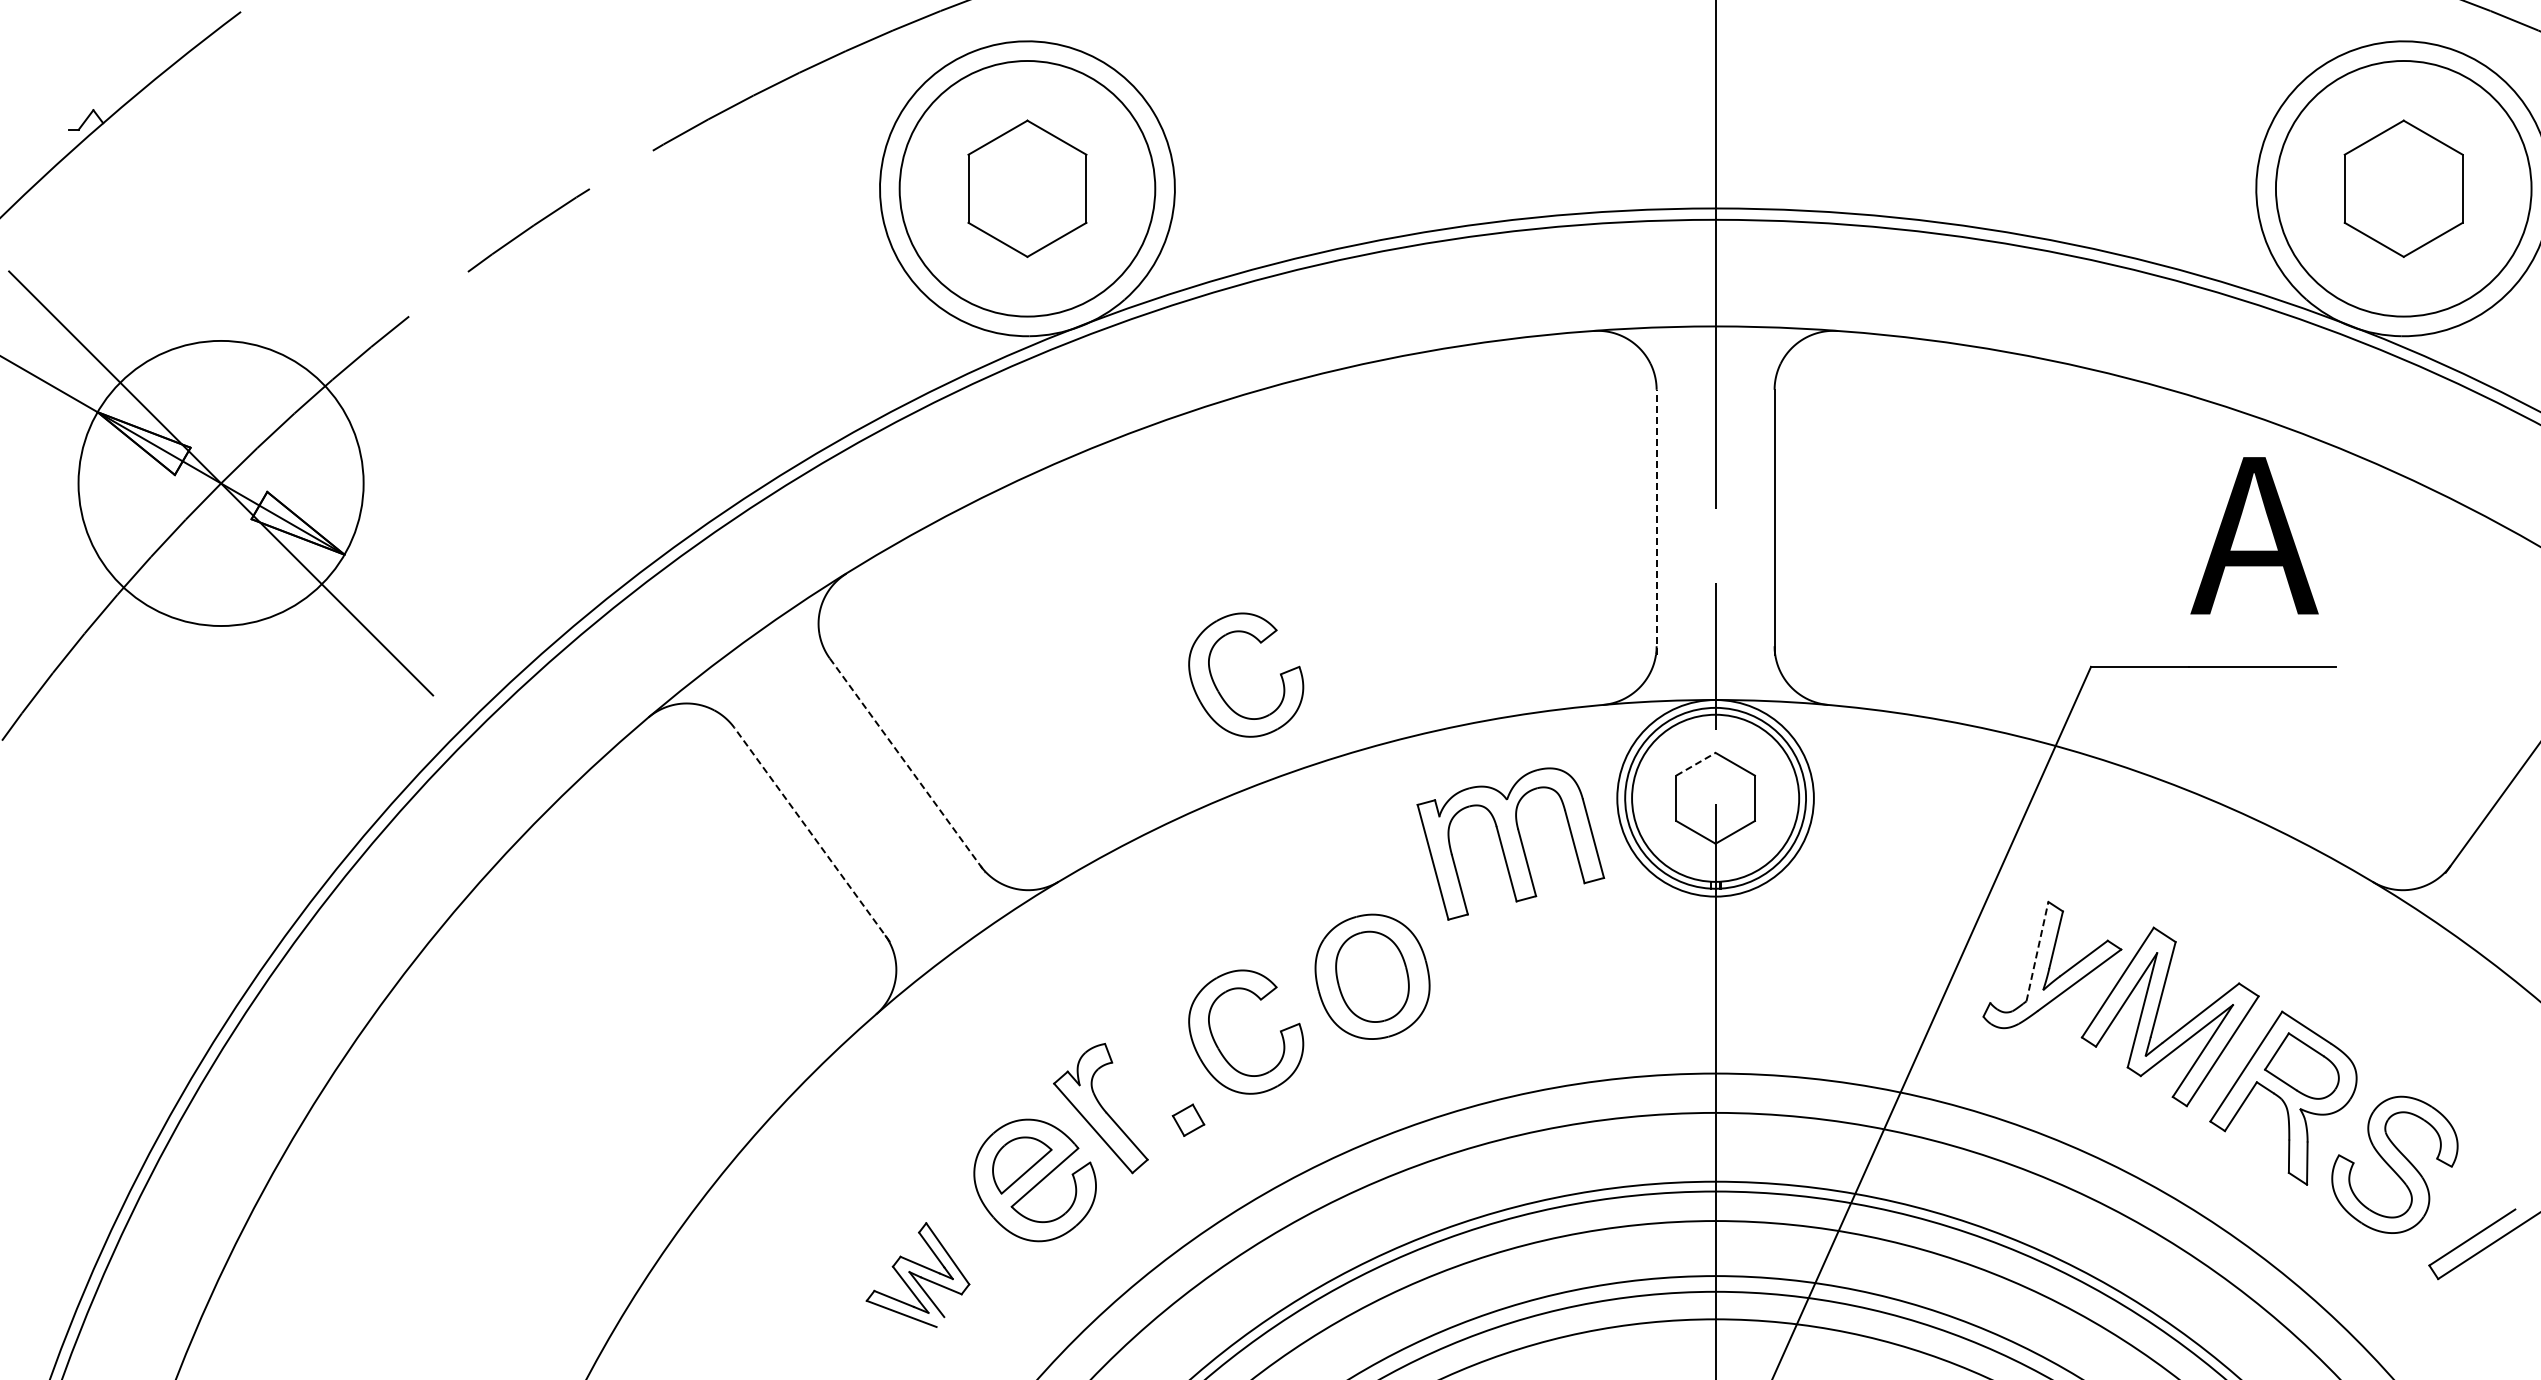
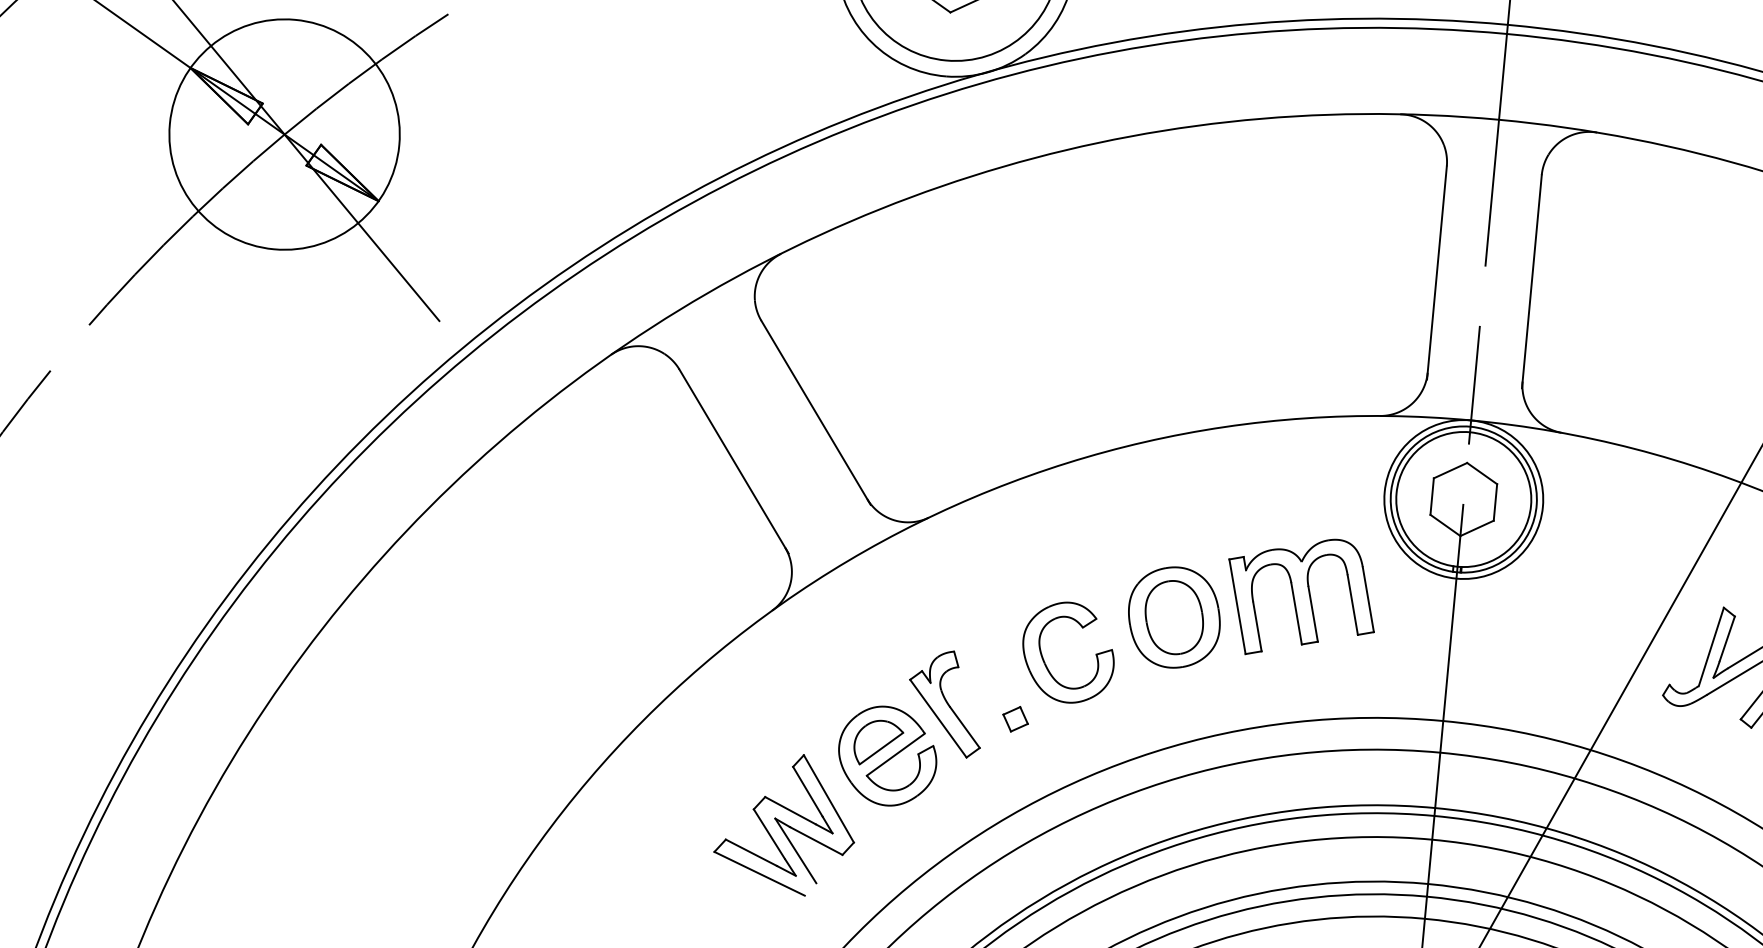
line: (1656, 521) -> (1436, 272), dashed -> solid
part: (1218, 689) -> (1071, 374), removed
line: (1695, 764) -> (1450, 470), dashed -> solid
line: (907, 765) -> (815, 412), dashed -> solid
line: (811, 834) -> (733, 461), dashed -> solid
part: (1510, 843) -> (1301, 597), moved
line: (2037, 951) -> (1711, 646), dashed -> solid
part: (917, 1274) -> (785, 823), size x1.67

